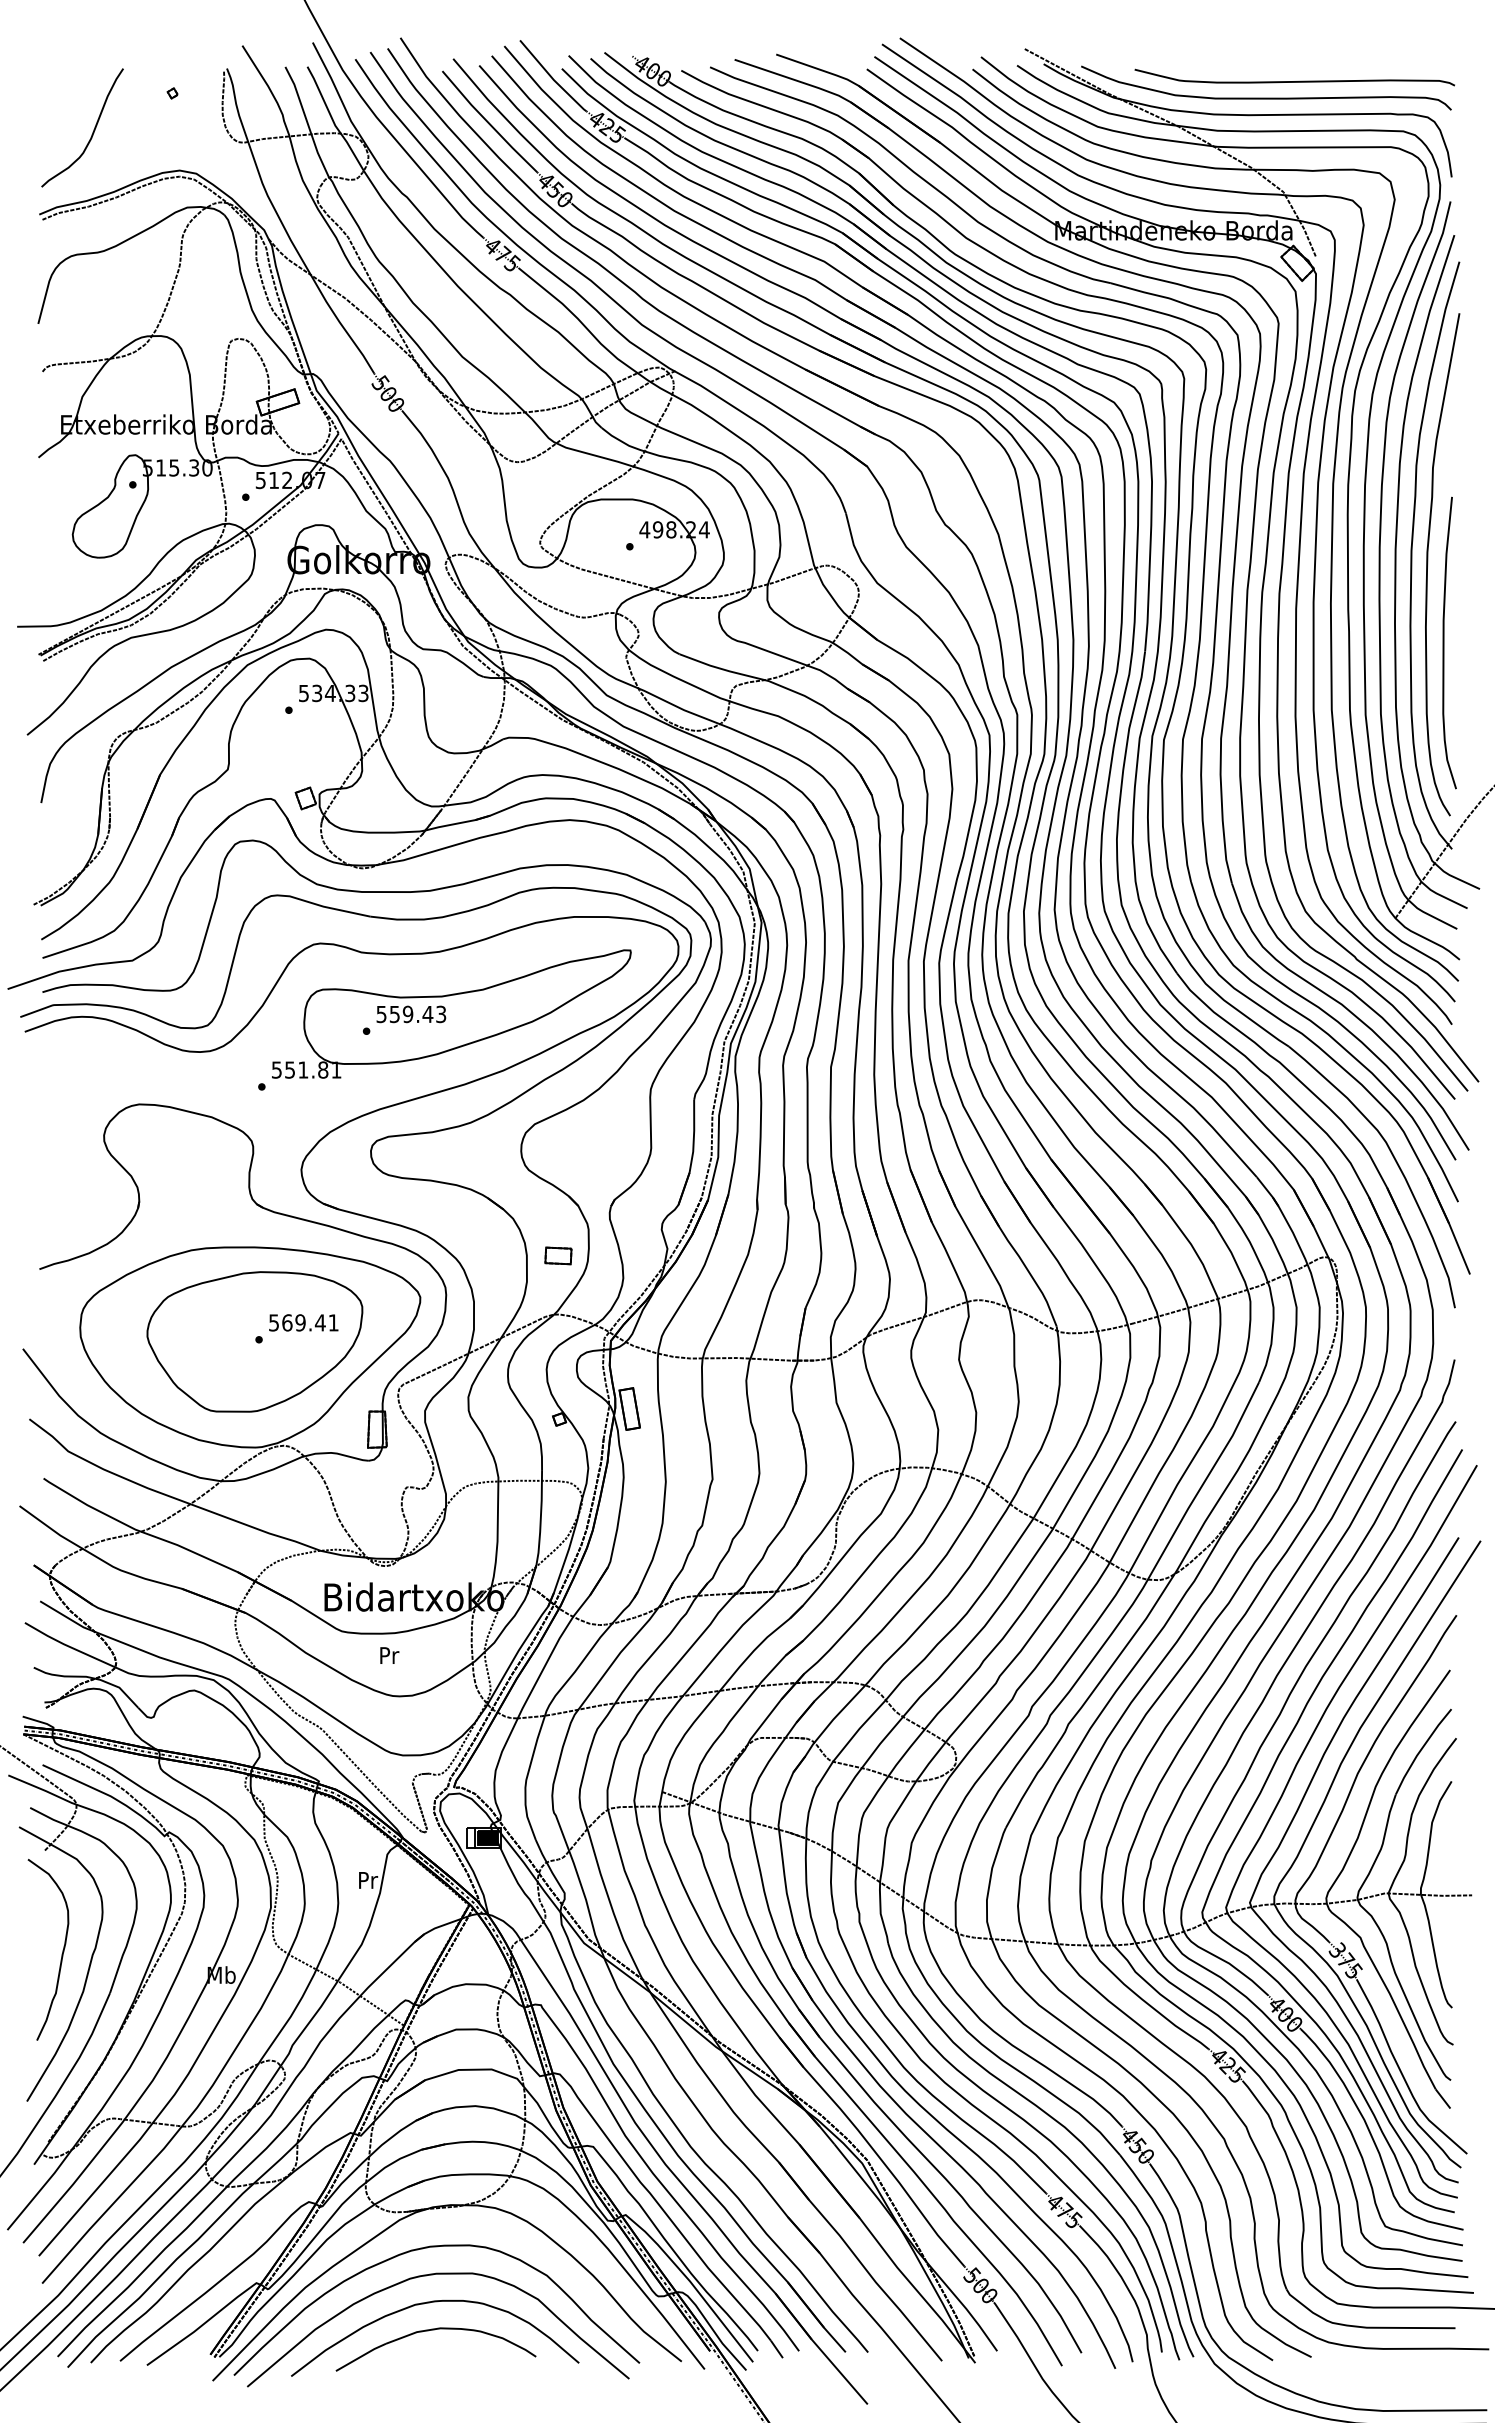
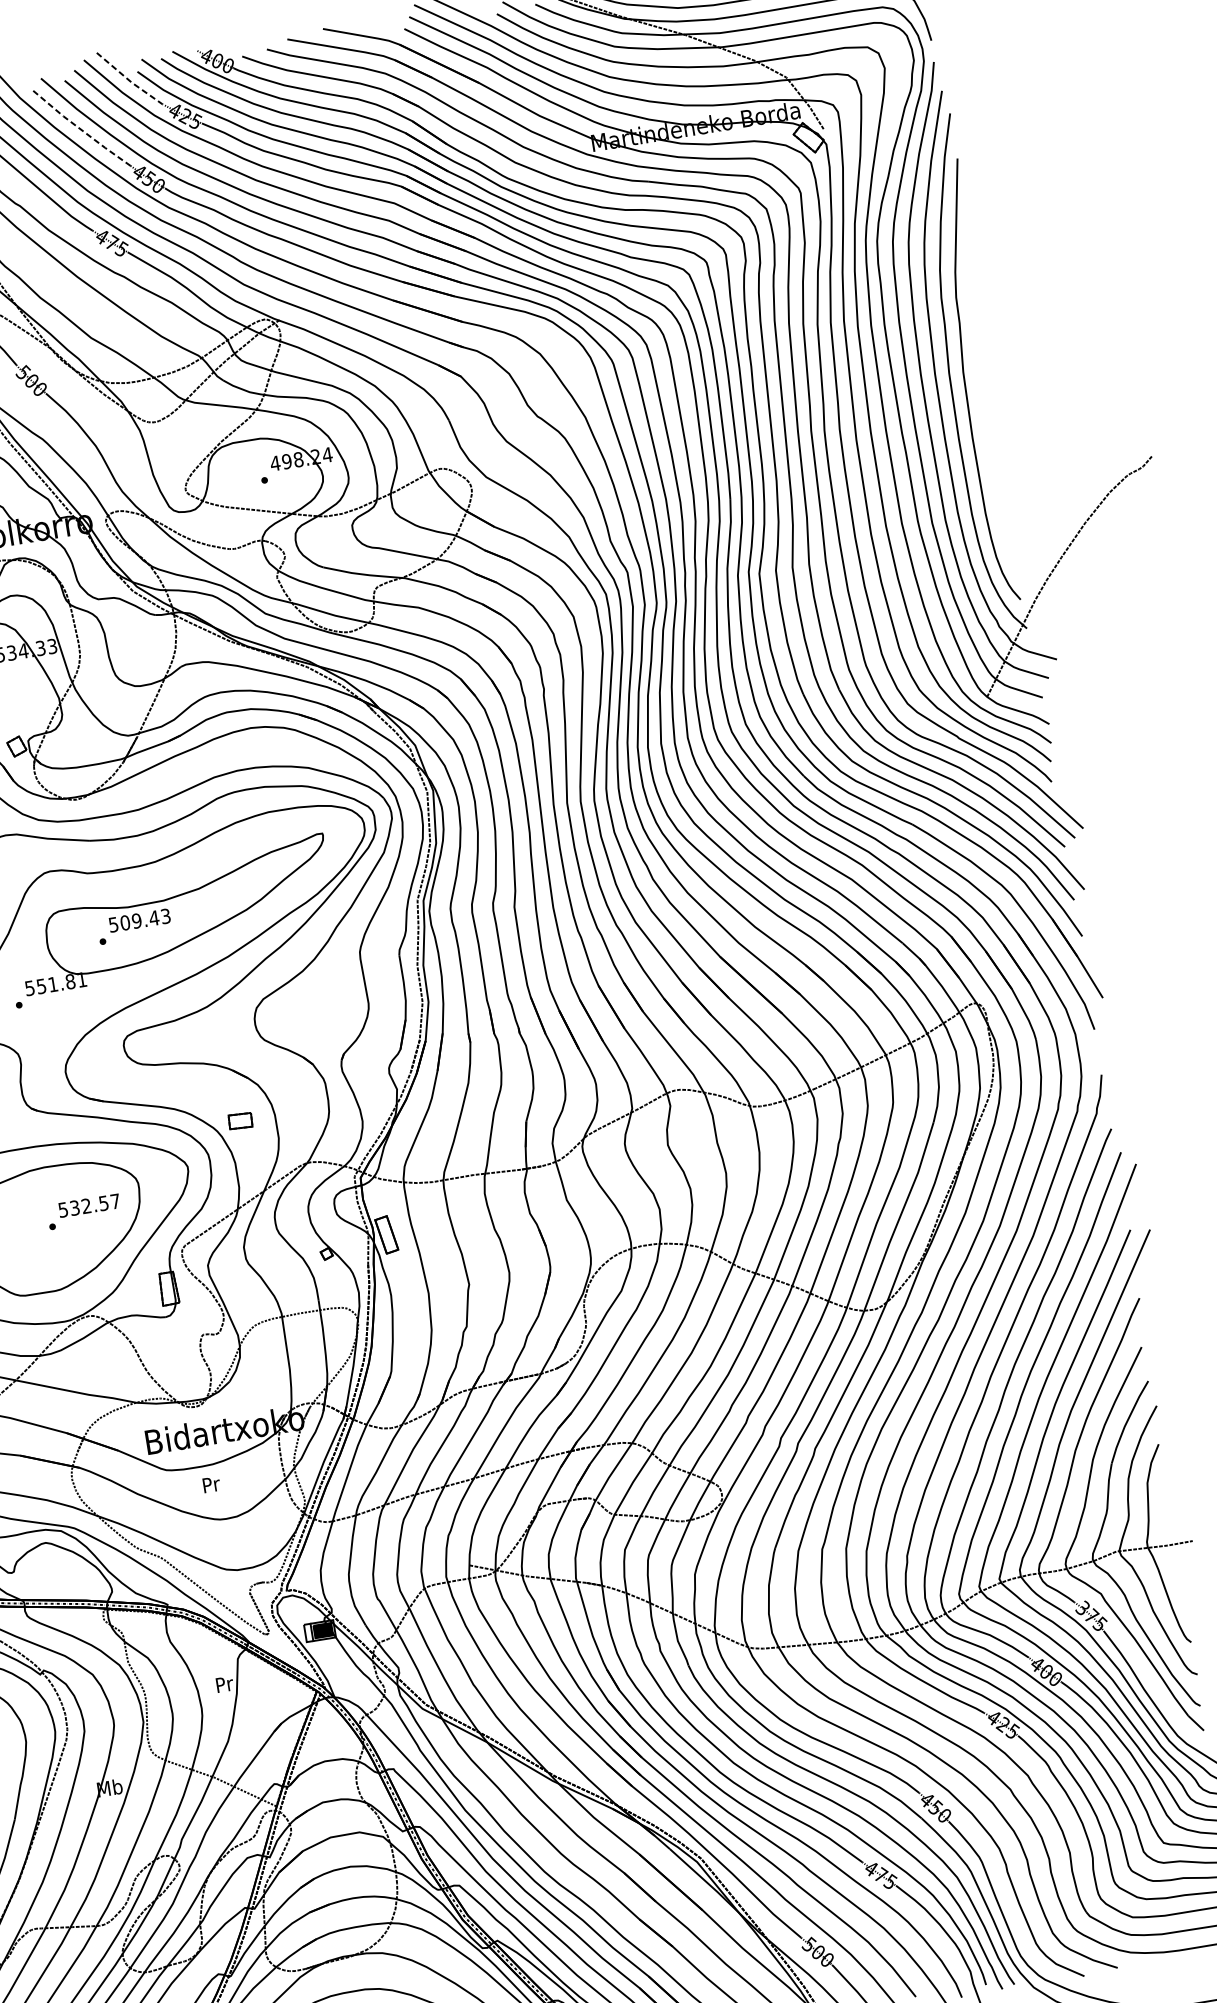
line: (552, 78) -> (130, 81), solid -> dashed
line: (488, 122) -> (80, 129), solid -> dashed
curve: (1444, 642) -> (991, 448), removed
text: (394, 1014) -> (125, 923), 559.43 -> 509.43
part: (558, 1255) -> (240, 1120), moved
text: (310, 1322) -> (95, 1204), 569.41 -> 532.57

